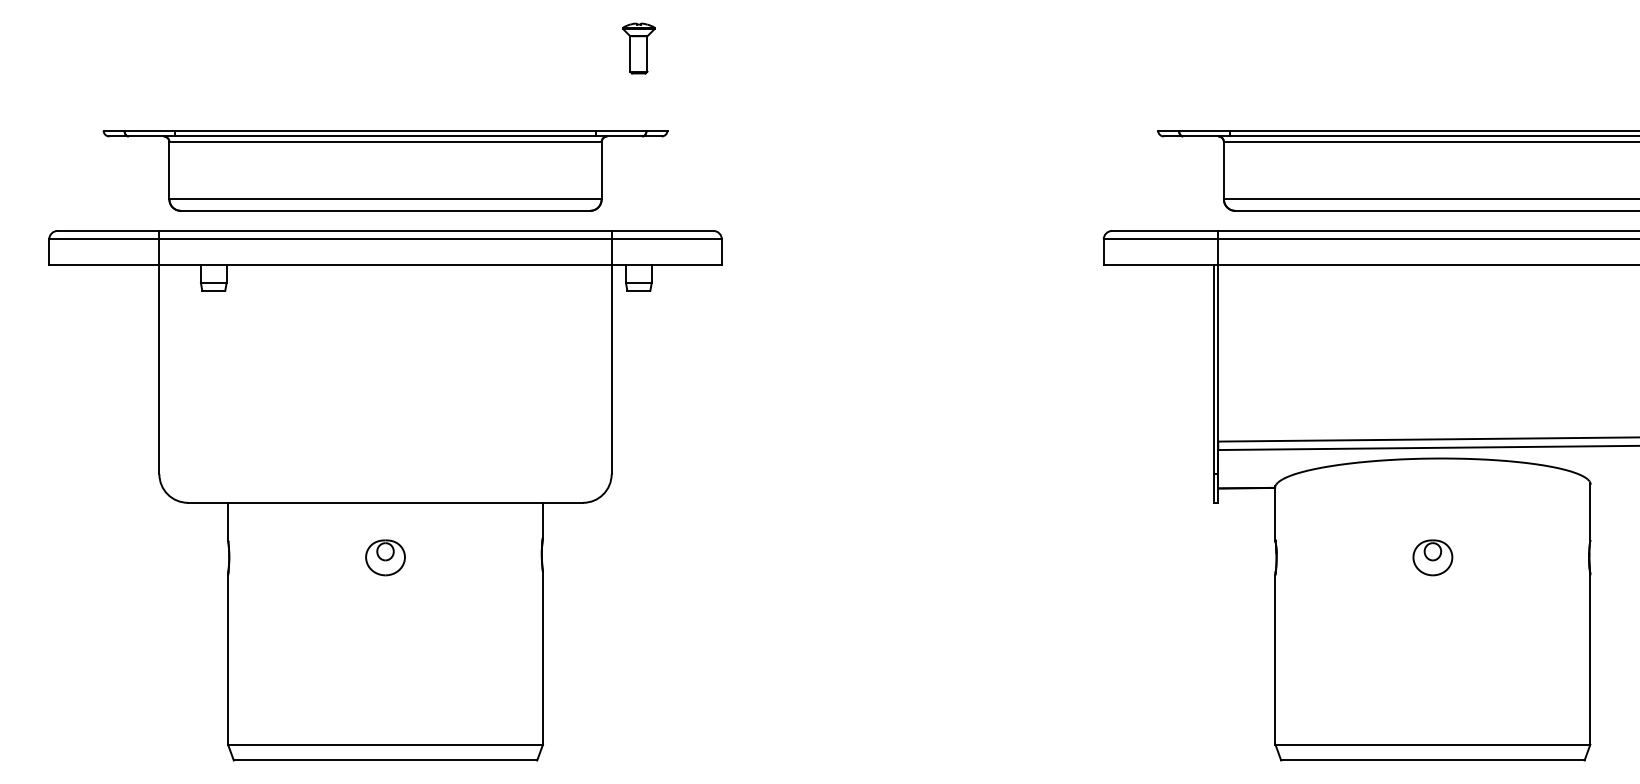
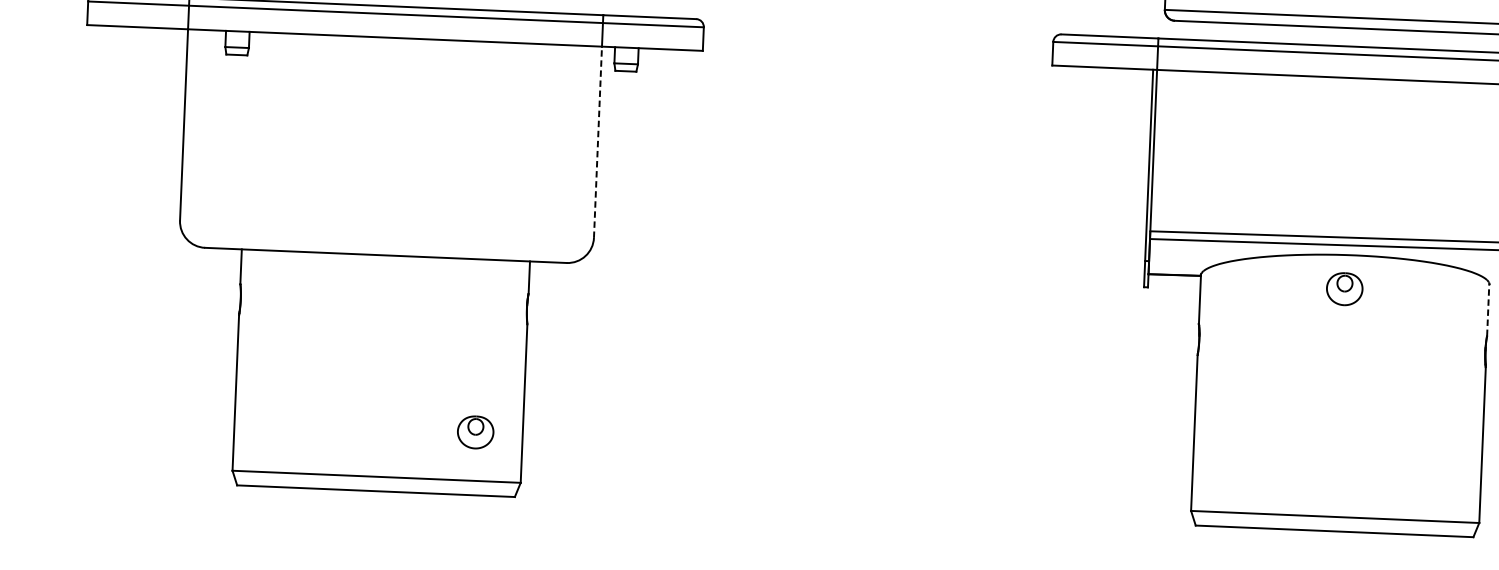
line: (611, 369) -> (597, 142), solid -> dashed
line: (1590, 511) -> (1488, 309), solid -> dashed
part: (385, 557) -> (475, 432), moved
part: (1432, 557) -> (1344, 288), moved

